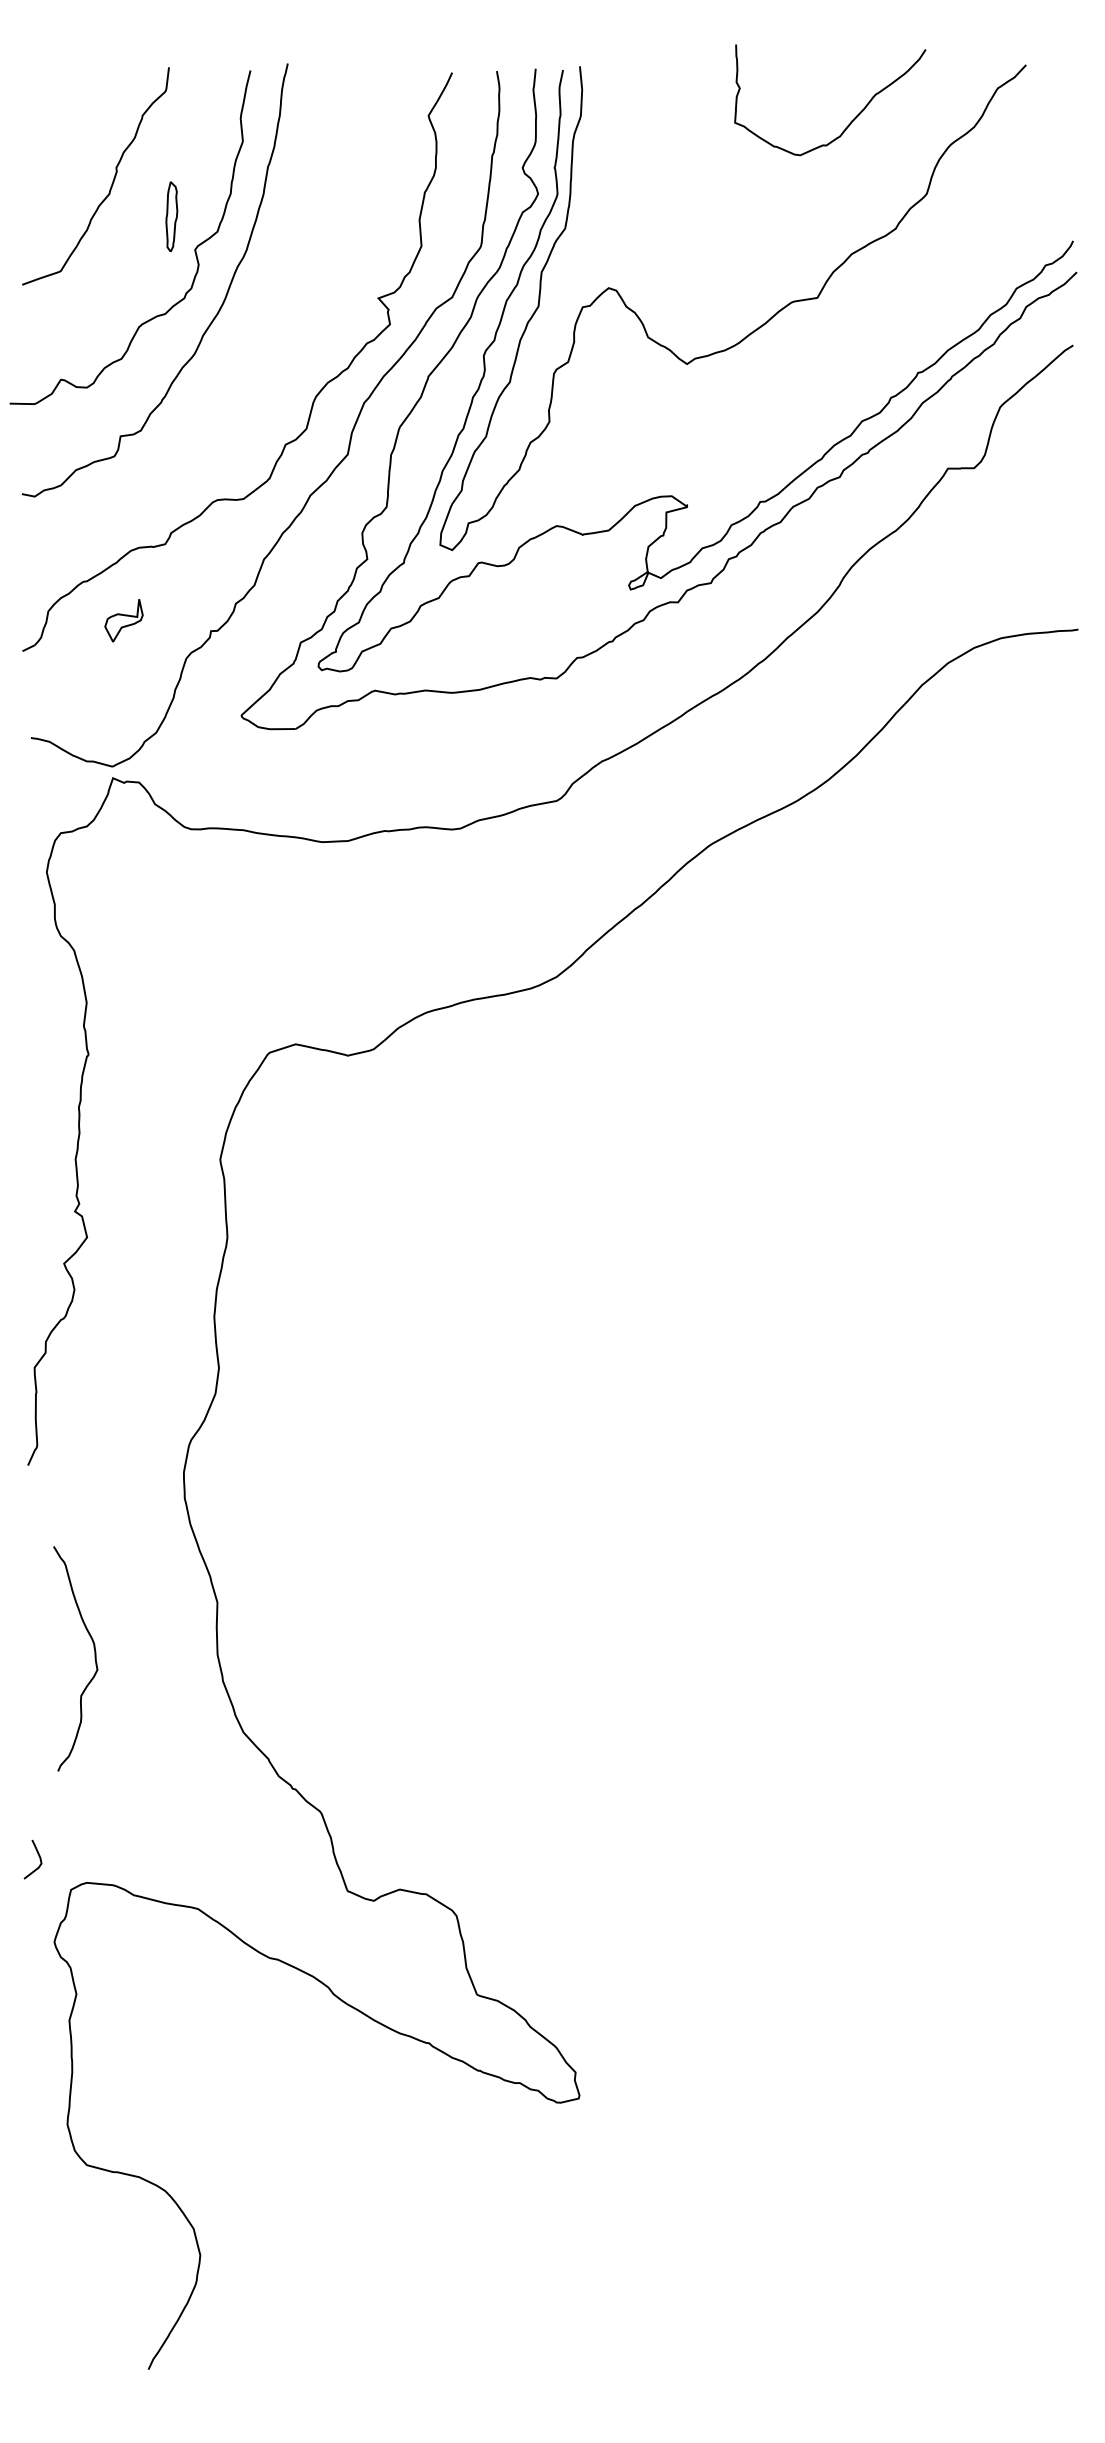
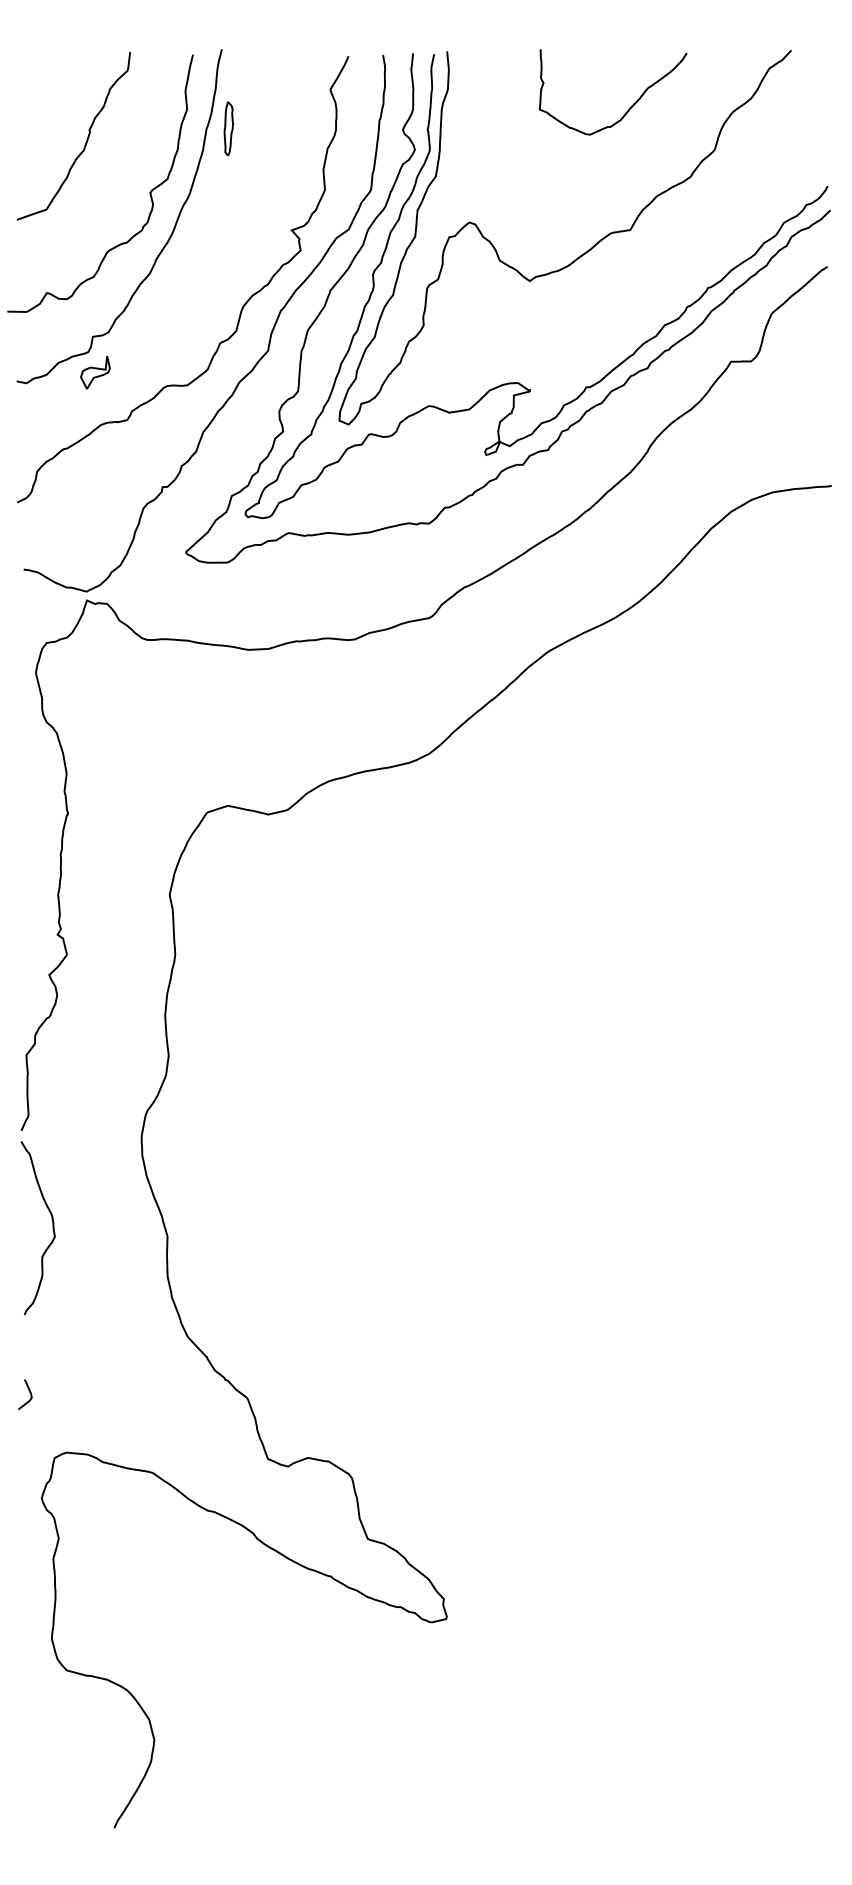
curve: (851, 120) -> (629, 107), moved
part: (171, 216) -> (228, 128), moved
part: (123, 620) -> (95, 372), moved
curve: (94, 1658) -> (52, 1227), moved
curve: (38, 1856) -> (29, 1392), moved

